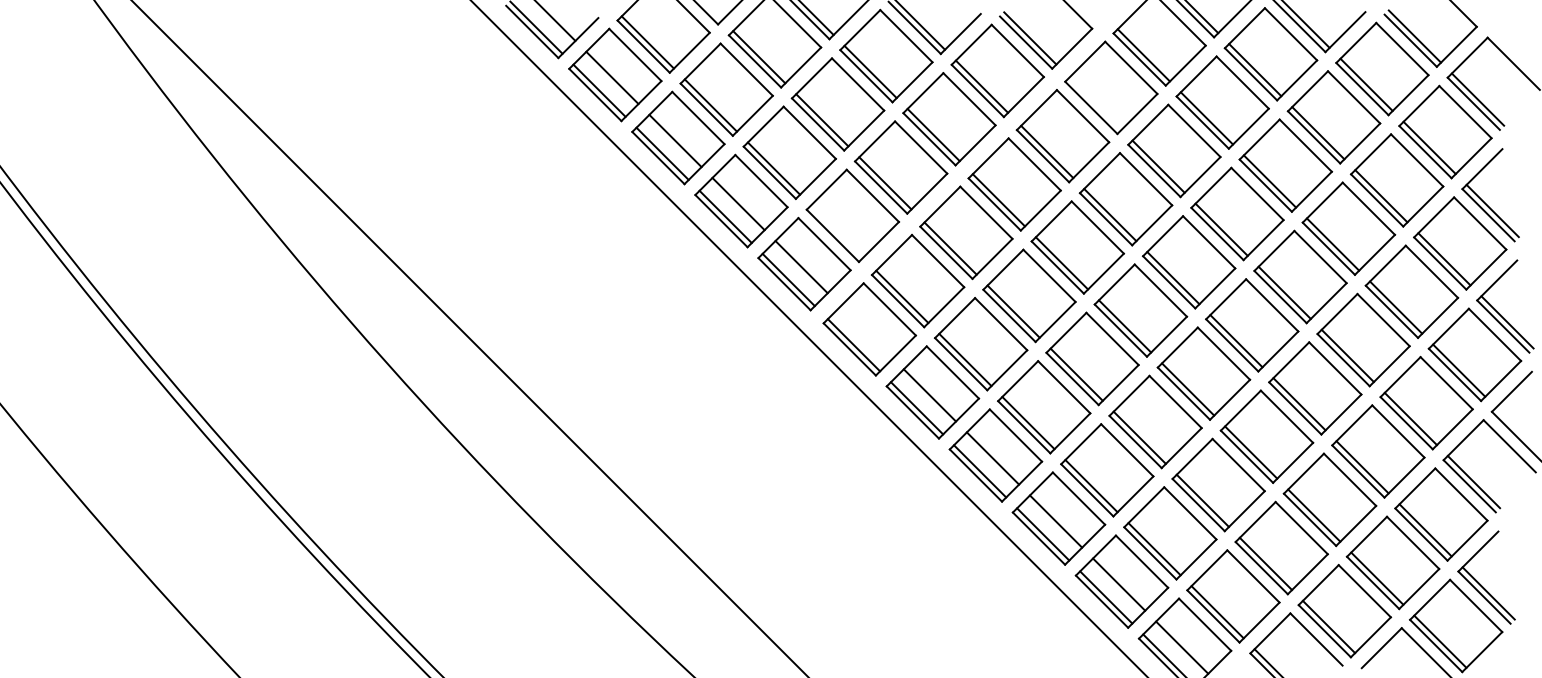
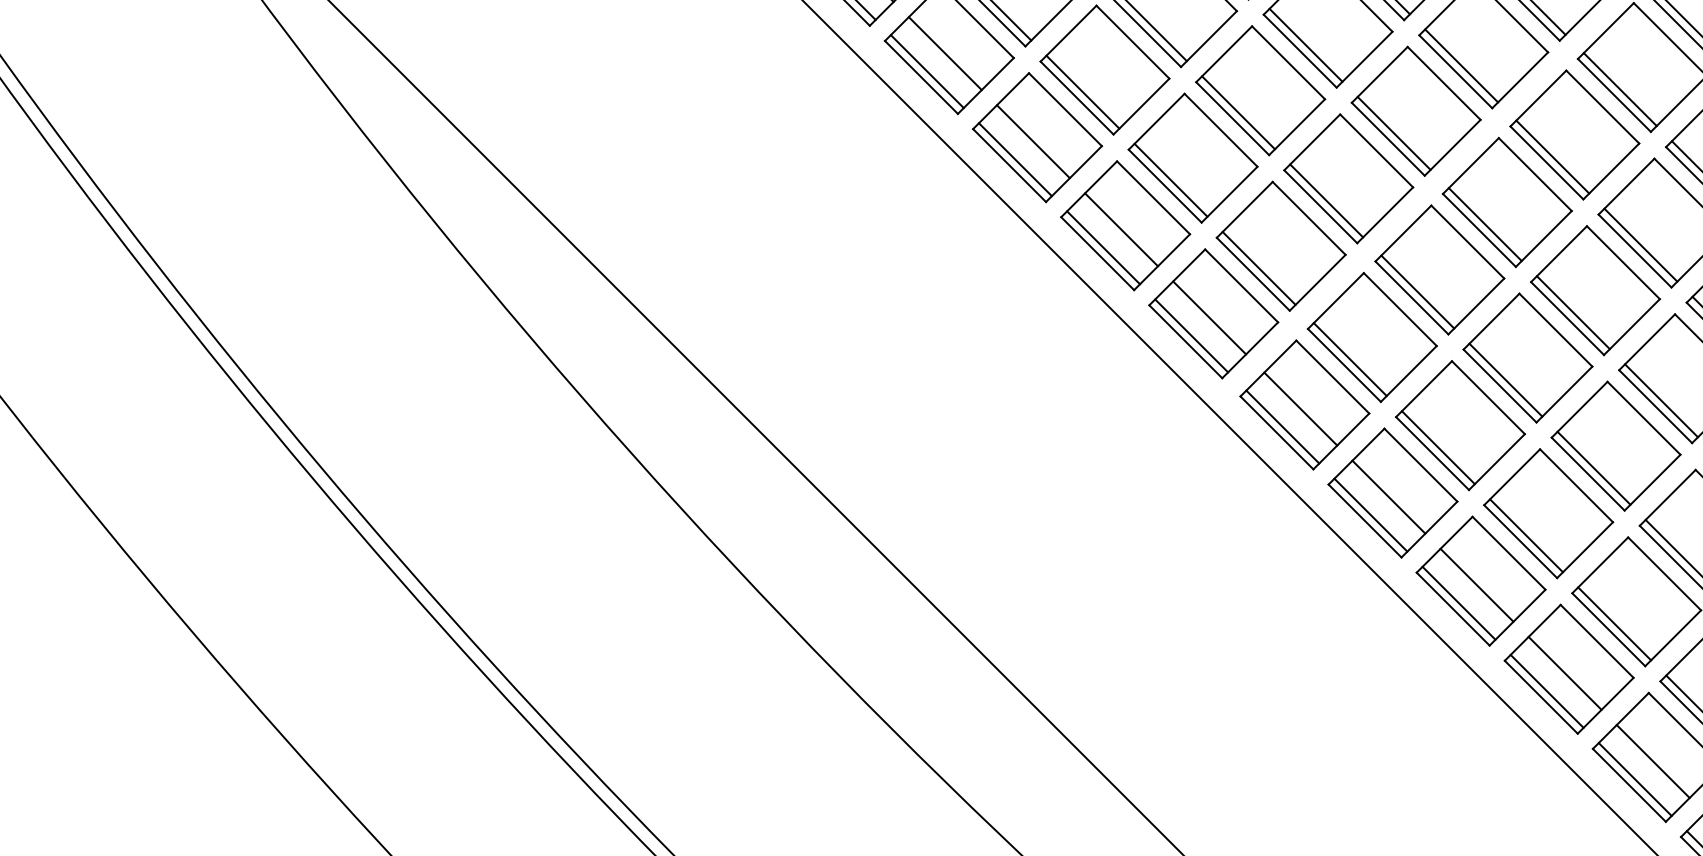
line: (1095, 103) -> (1620, 89), added
line: (836, 231) -> (1258, 268), added
line: (866, 332) -> (1300, 409), added

